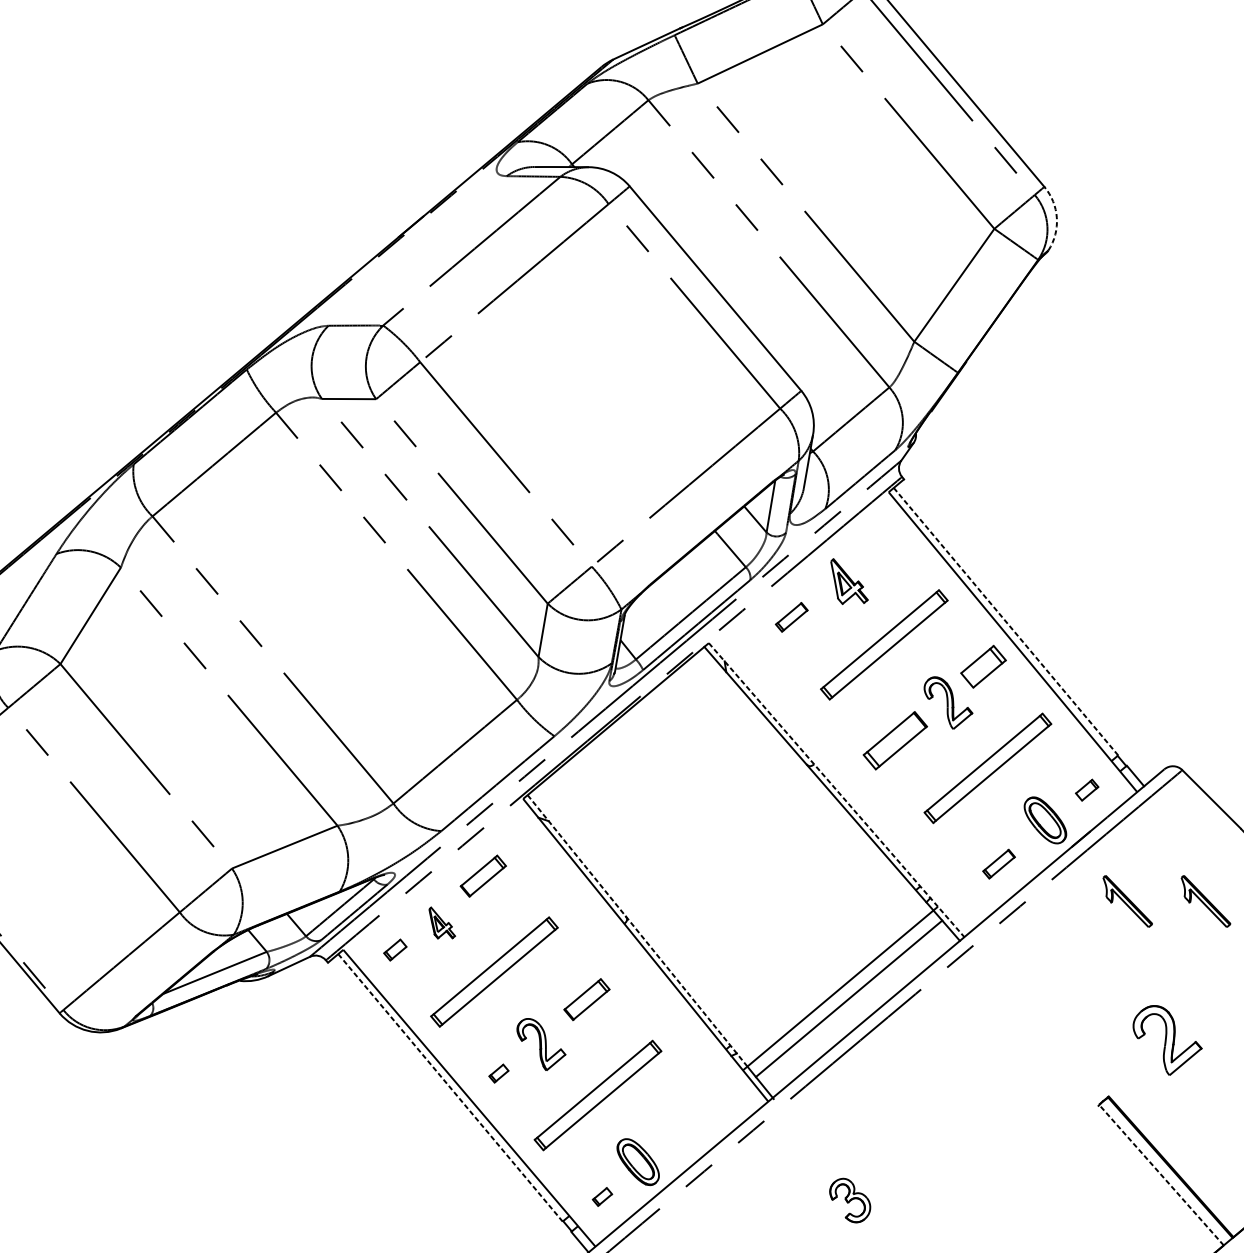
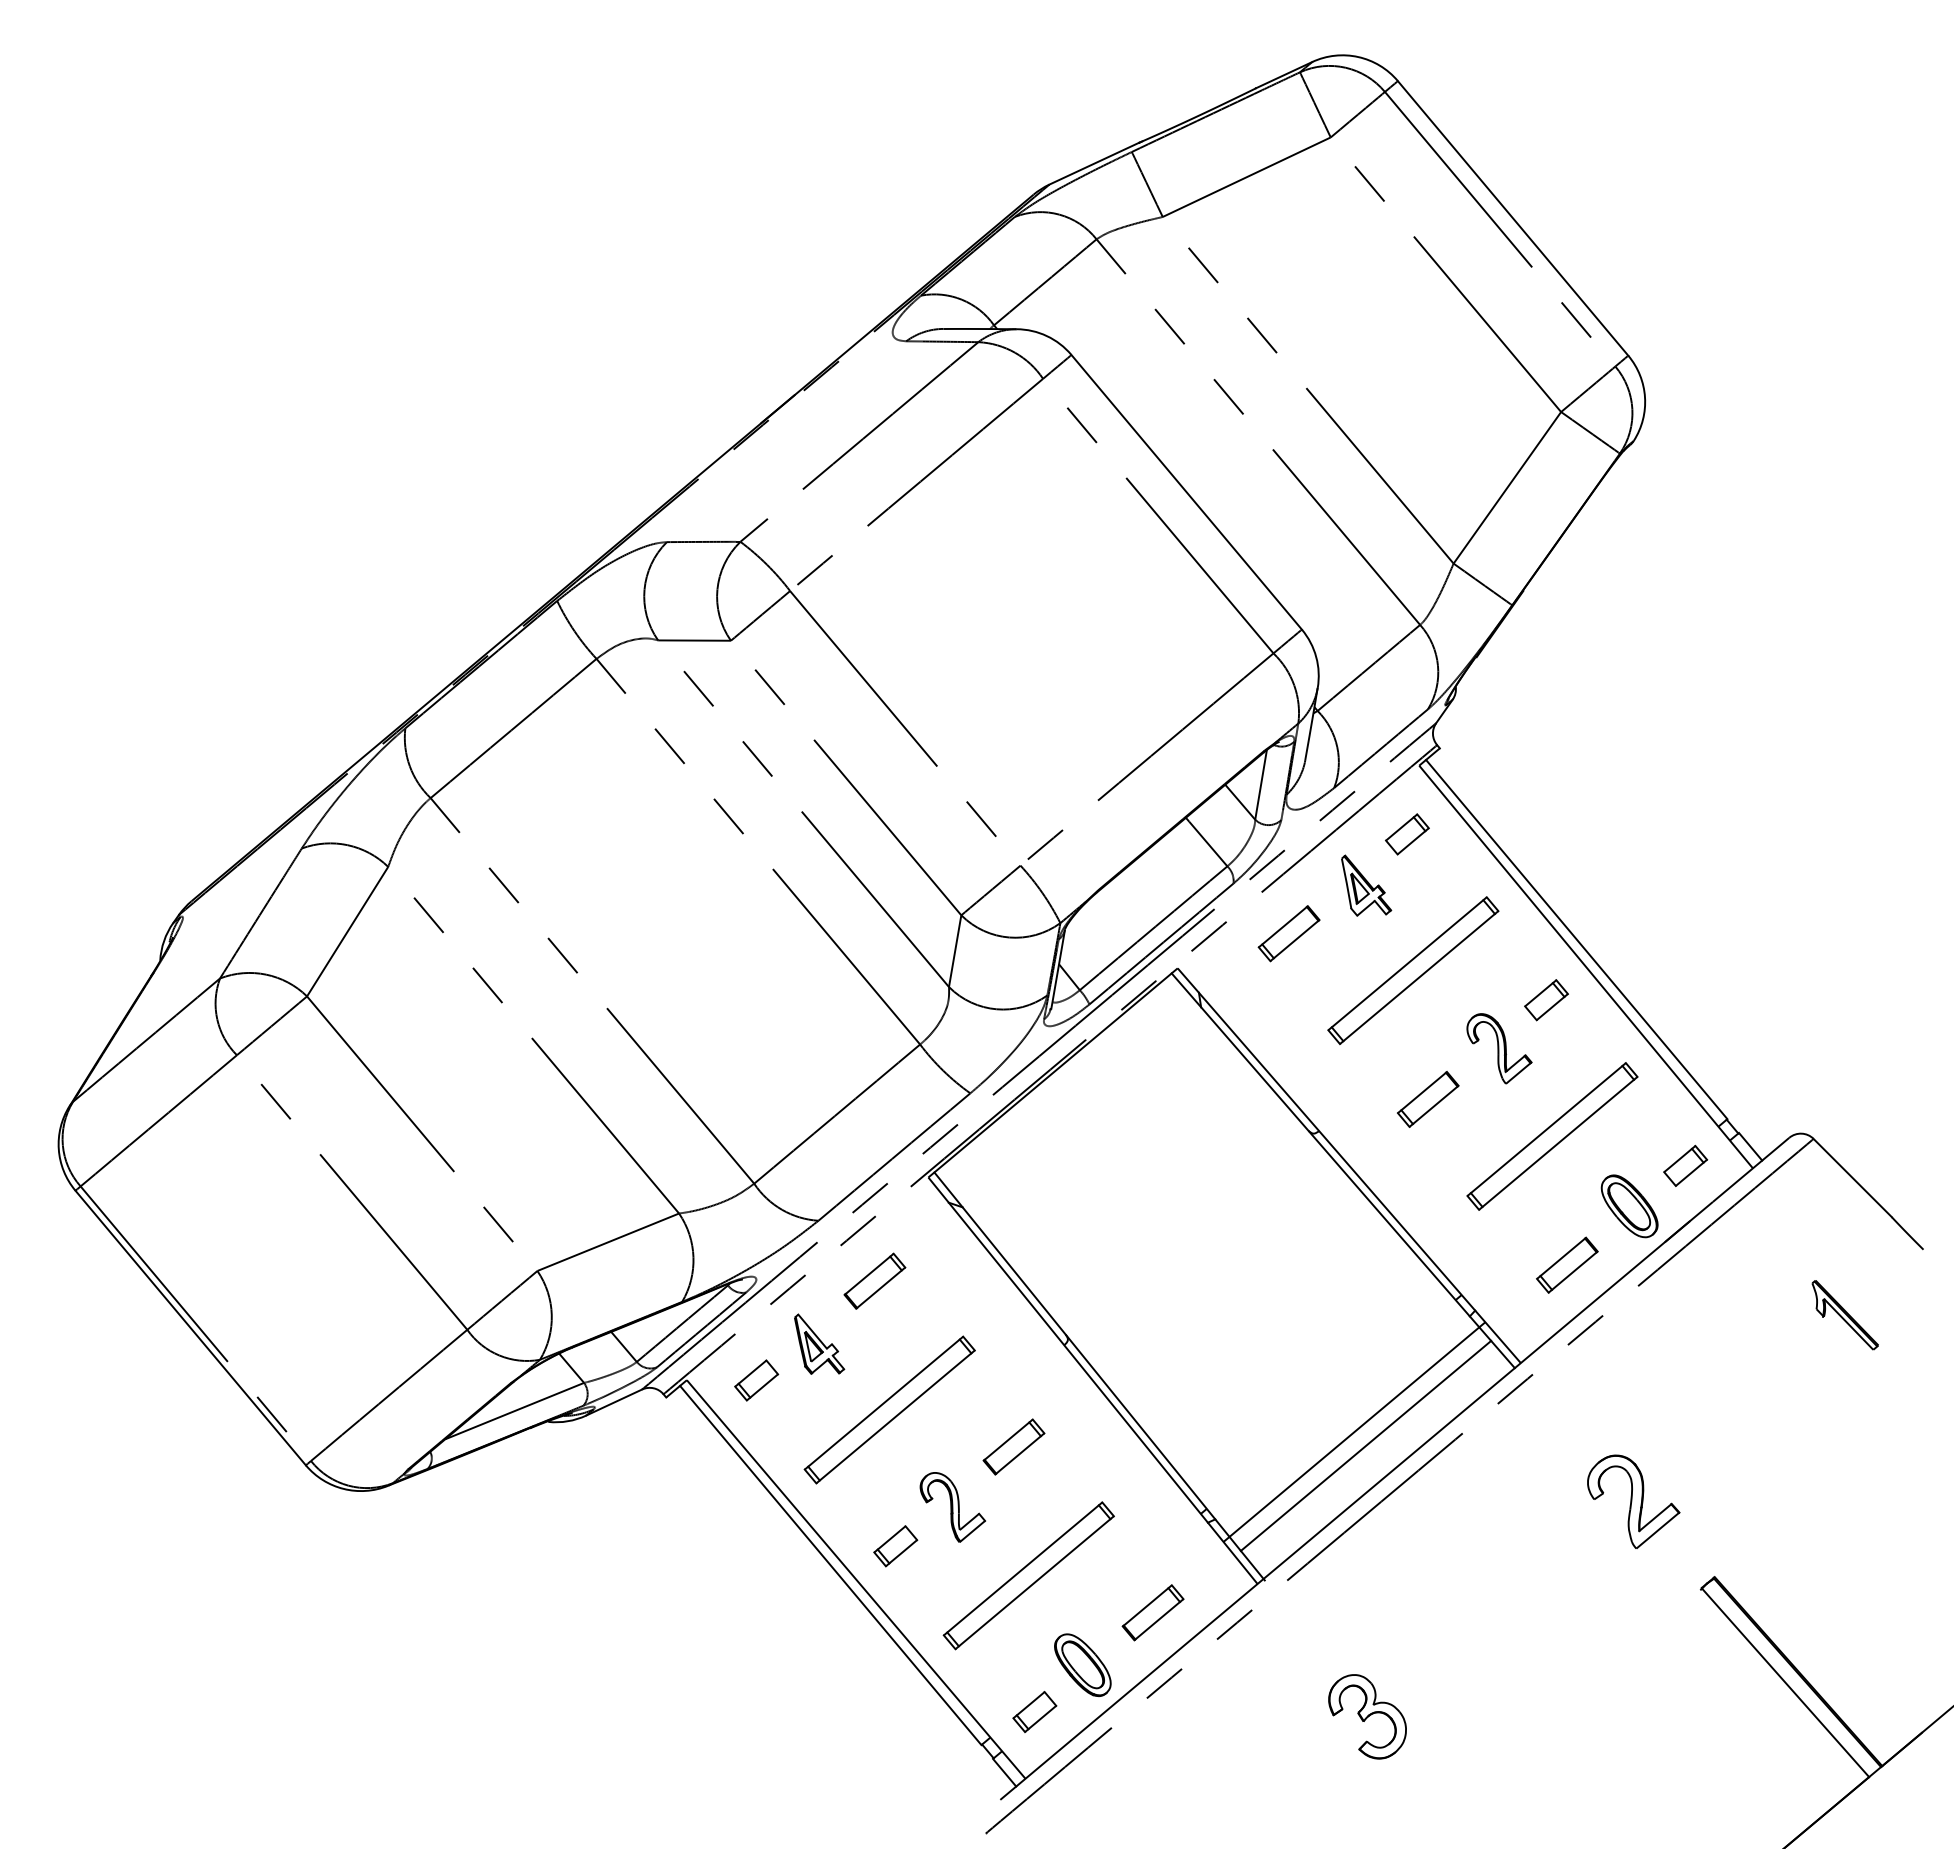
arc: (1057, 218) -> (1645, 397), dashed -> solid
part: (879, 543) -> (1407, 834), added
part: (791, 617) -> (1288, 933), size x1.43
line: (1005, 621) -> (1576, 939), dashed -> solid
part: (983, 667) -> (1546, 1000), size x0.71
part: (895, 740) -> (1428, 1099), size x0.71
part: (1087, 789) -> (1685, 1165), size x1.43
line: (837, 790) -> (1350, 1166), dashed -> solid
part: (999, 863) -> (1567, 1264), size x1.43
part: (1127, 901) -> (1739, 1315), removed
part: (442, 922) -> (819, 1343), size x1.43
line: (637, 931) -> (1082, 1355), dashed -> solid
part: (395, 950) -> (756, 1380), size x1.43
part: (1167, 1040) -> (1633, 1501), moved
part: (498, 1073) -> (895, 1546), size x1.67
line: (451, 1087) -> (831, 1565), dashed -> solid
part: (690, 1122) -> (1152, 1612), added
line: (1161, 1174) -> (1785, 1682), dashed -> solid
part: (602, 1196) -> (1034, 1711), size x1.67
part: (850, 1200) -> (1367, 1716), size x1.43

